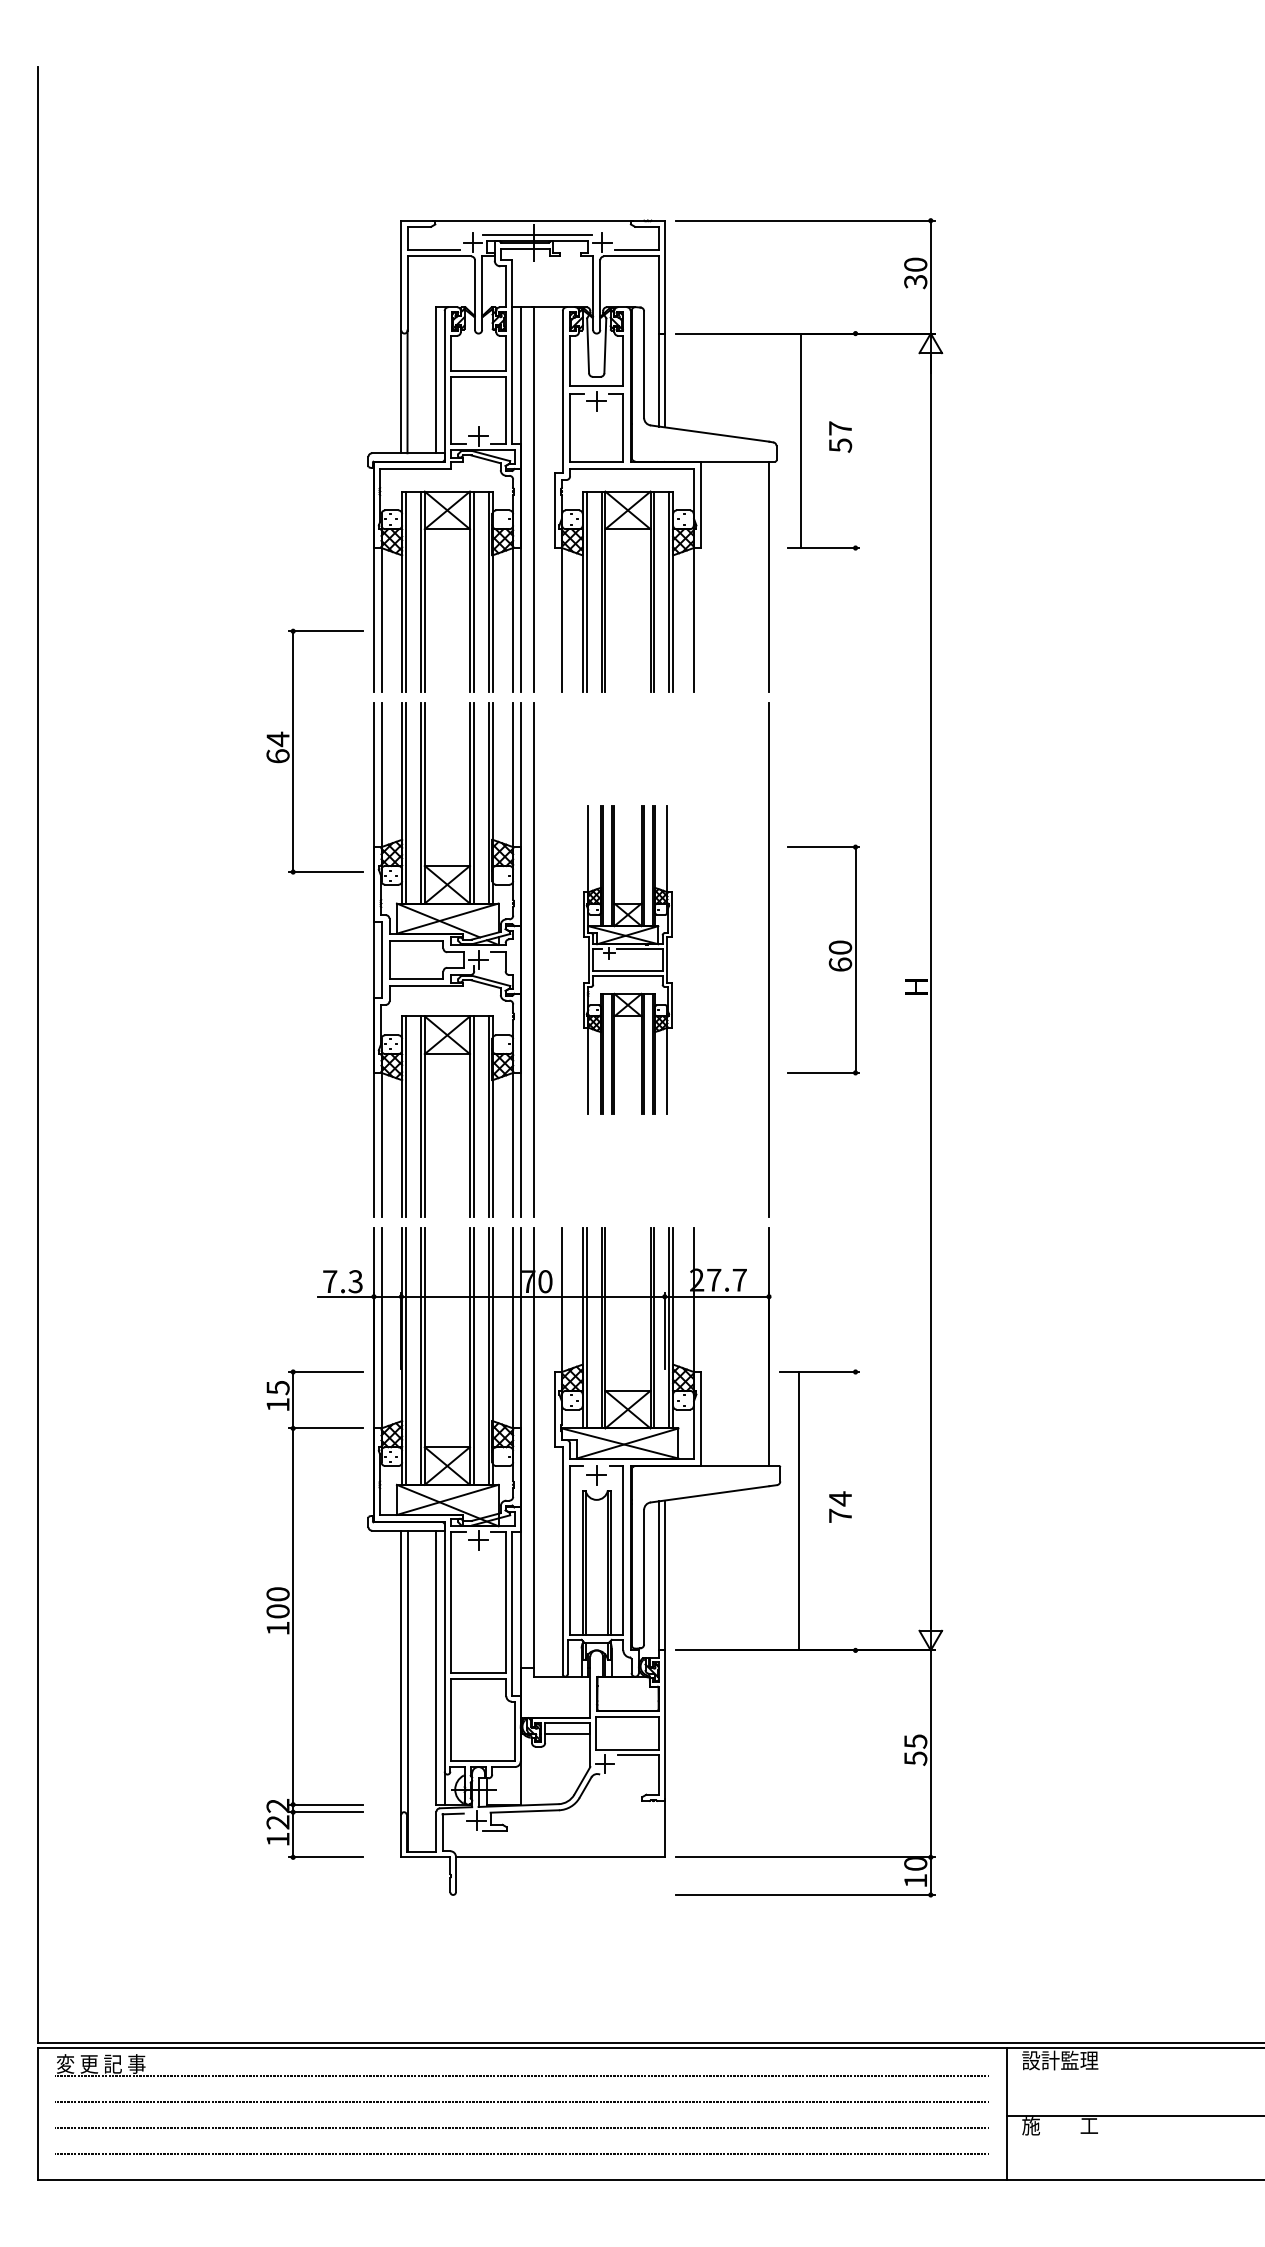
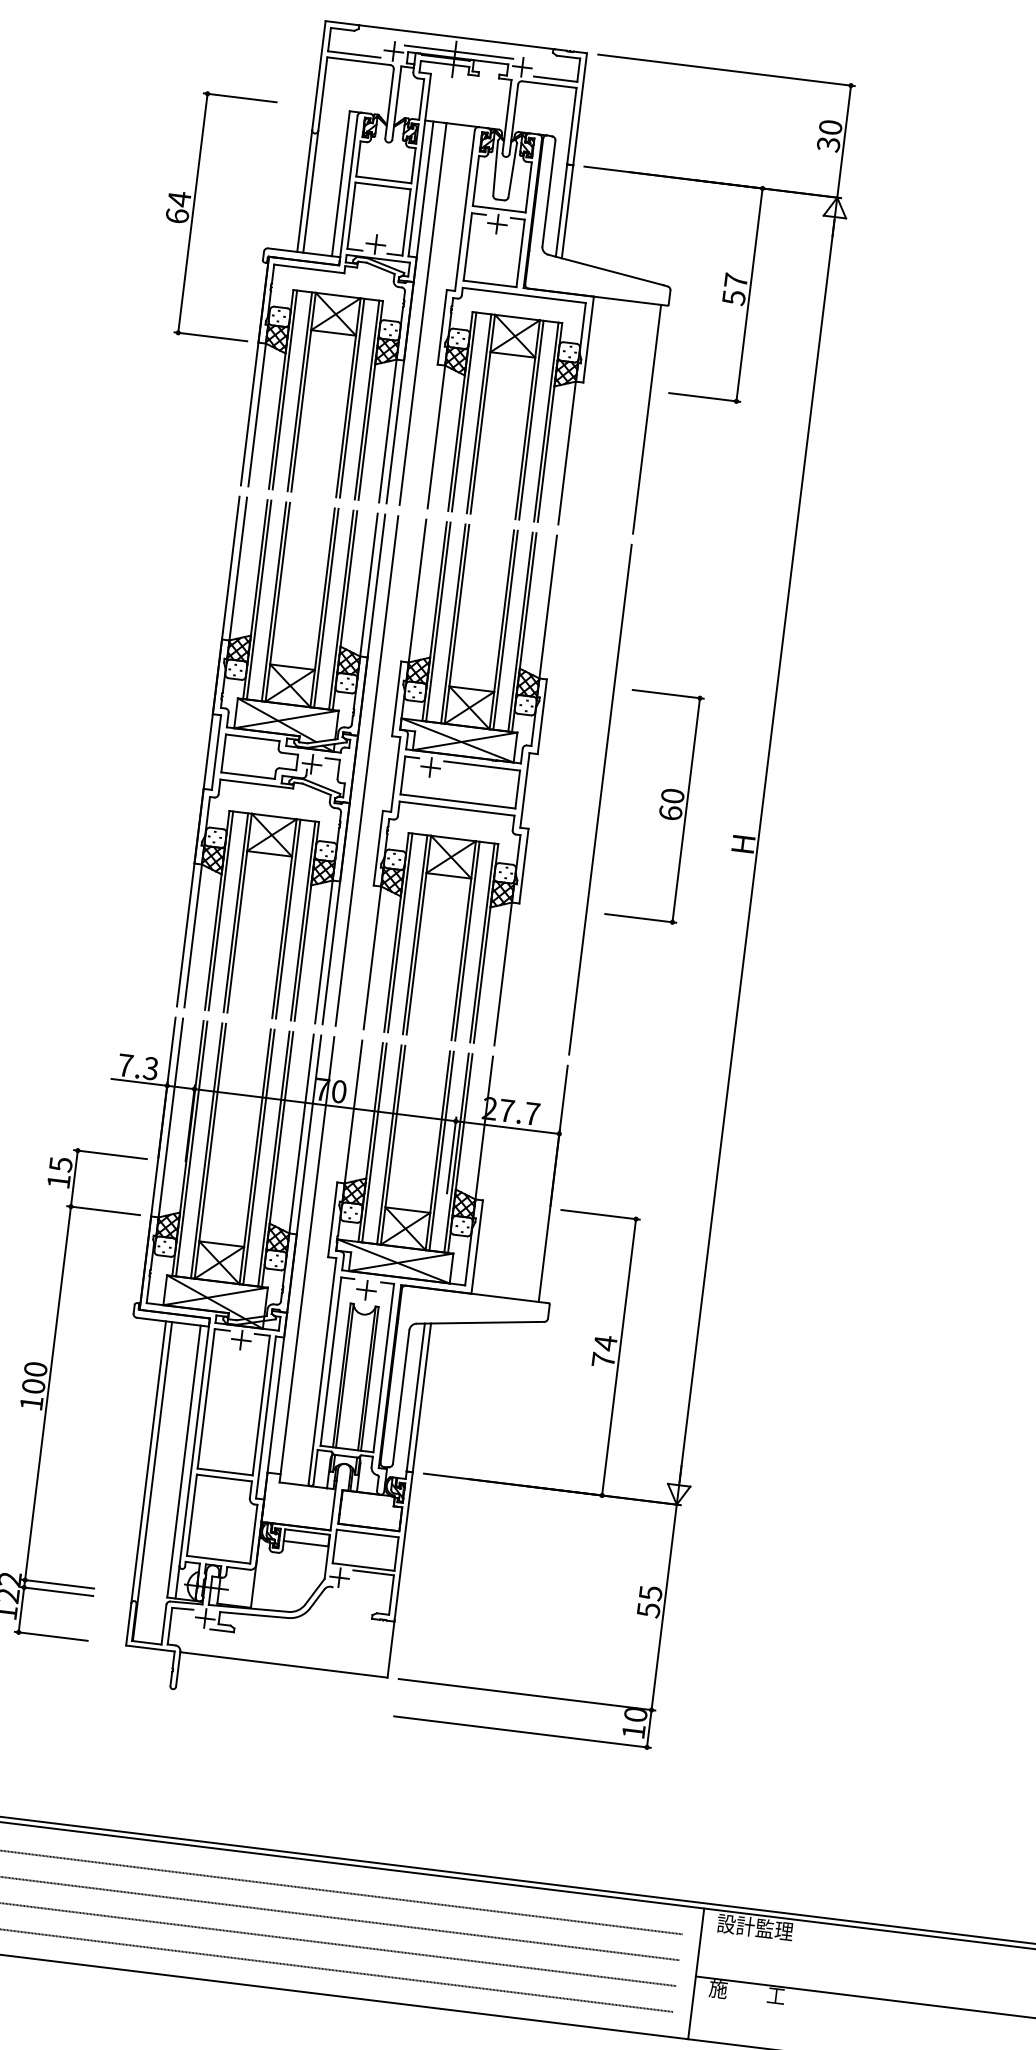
line: (800, 440) -> (749, 294), moved
part: (293, 751) -> (193, 213), moved
part: (627, 959) -> (459, 781), size x1.67
line: (798, 1511) -> (618, 1357), moved

